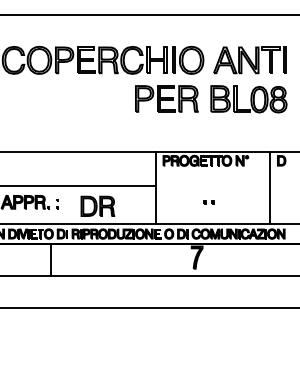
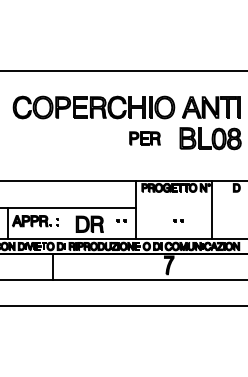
part: (166, 99) -> (144, 138), size x0.6
line: (269, 187) -> (211, 209), moved
part: (137, 201) -> (121, 220), added

